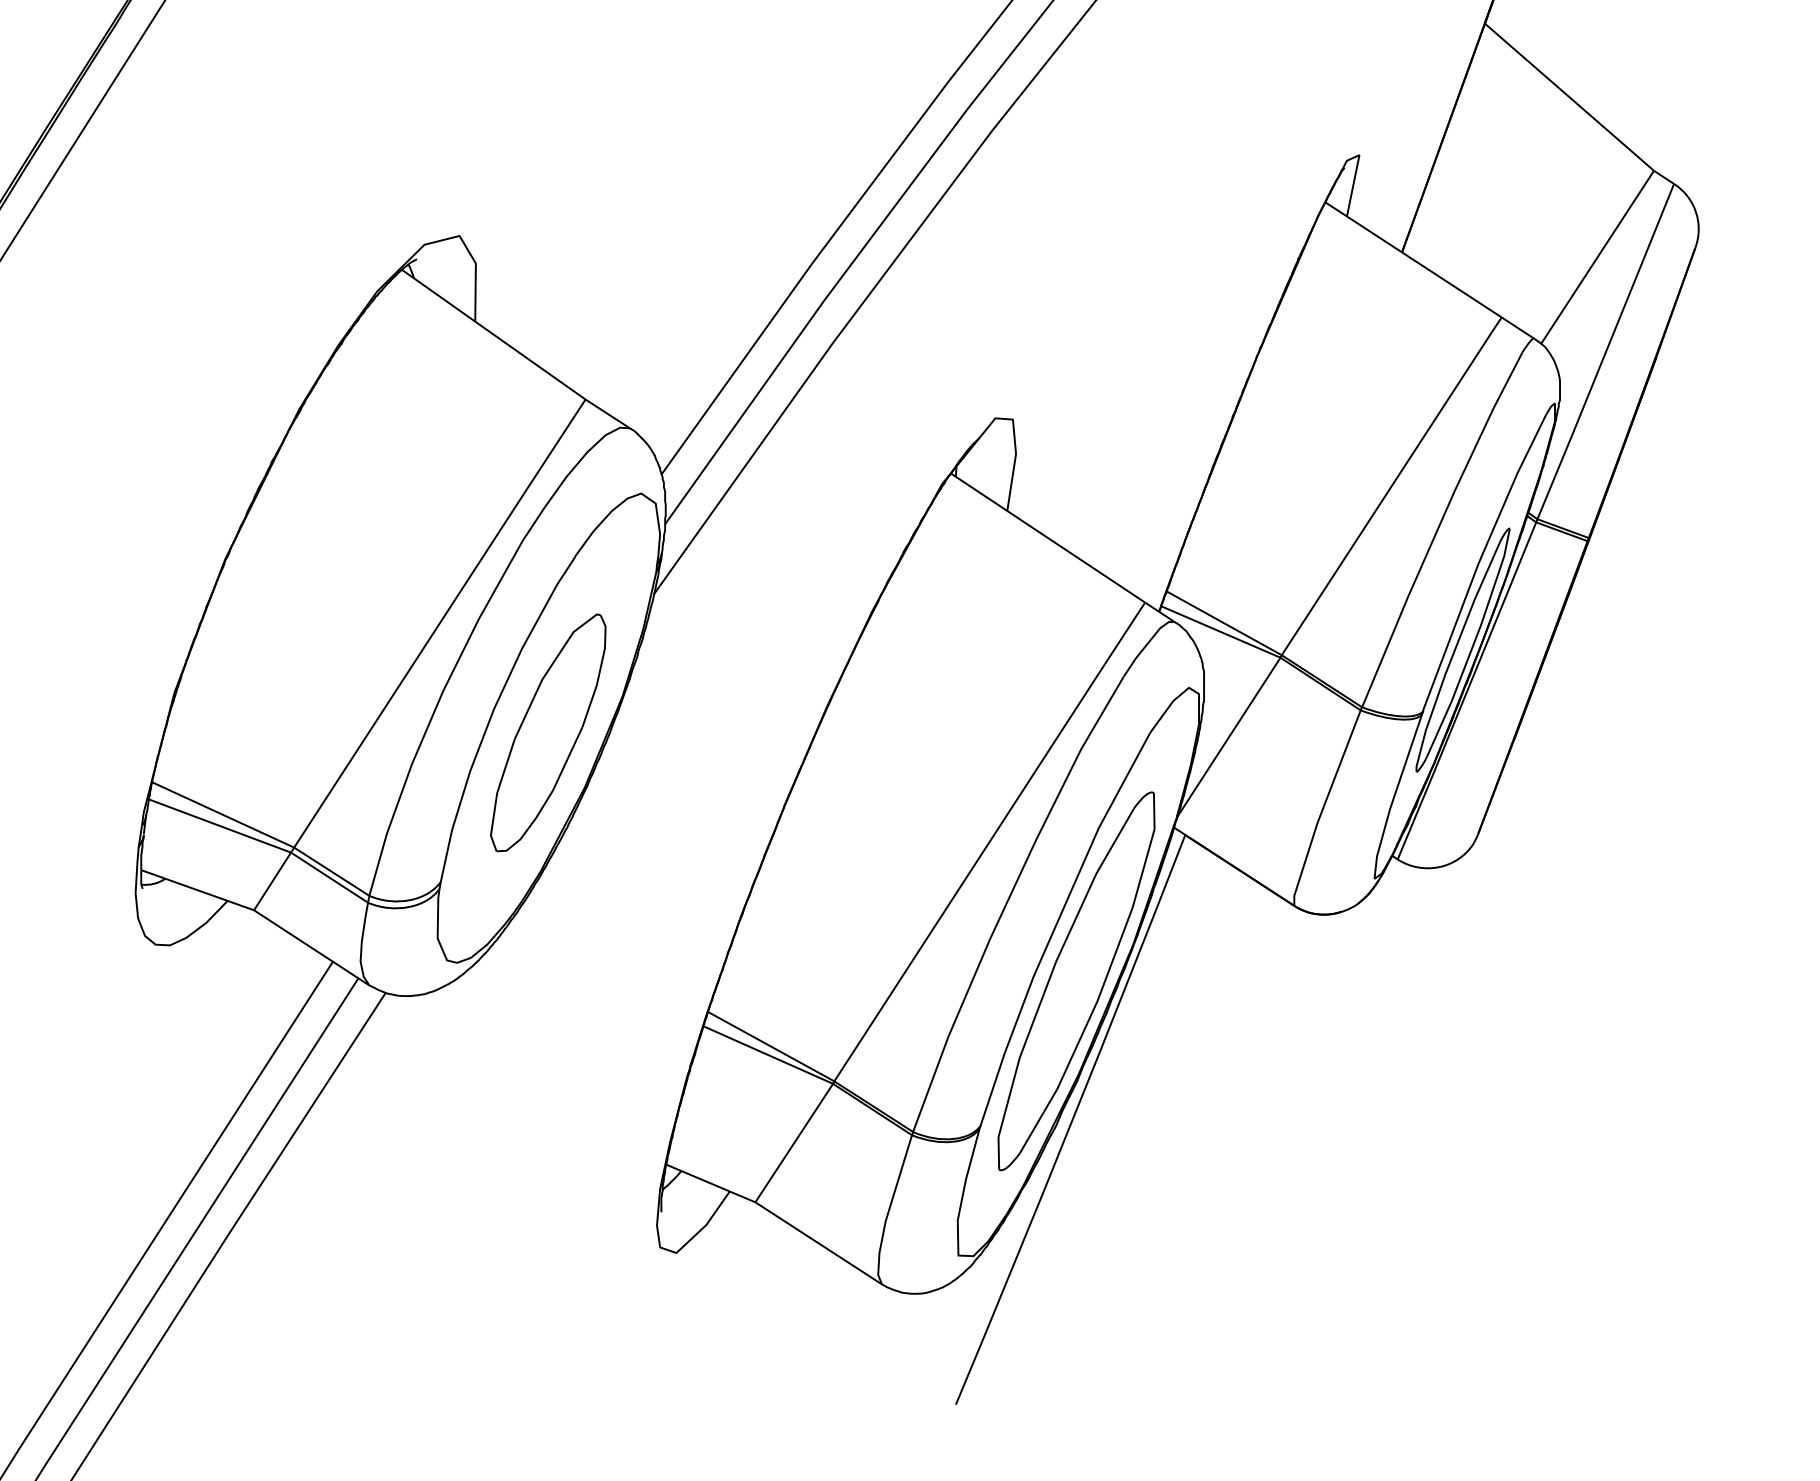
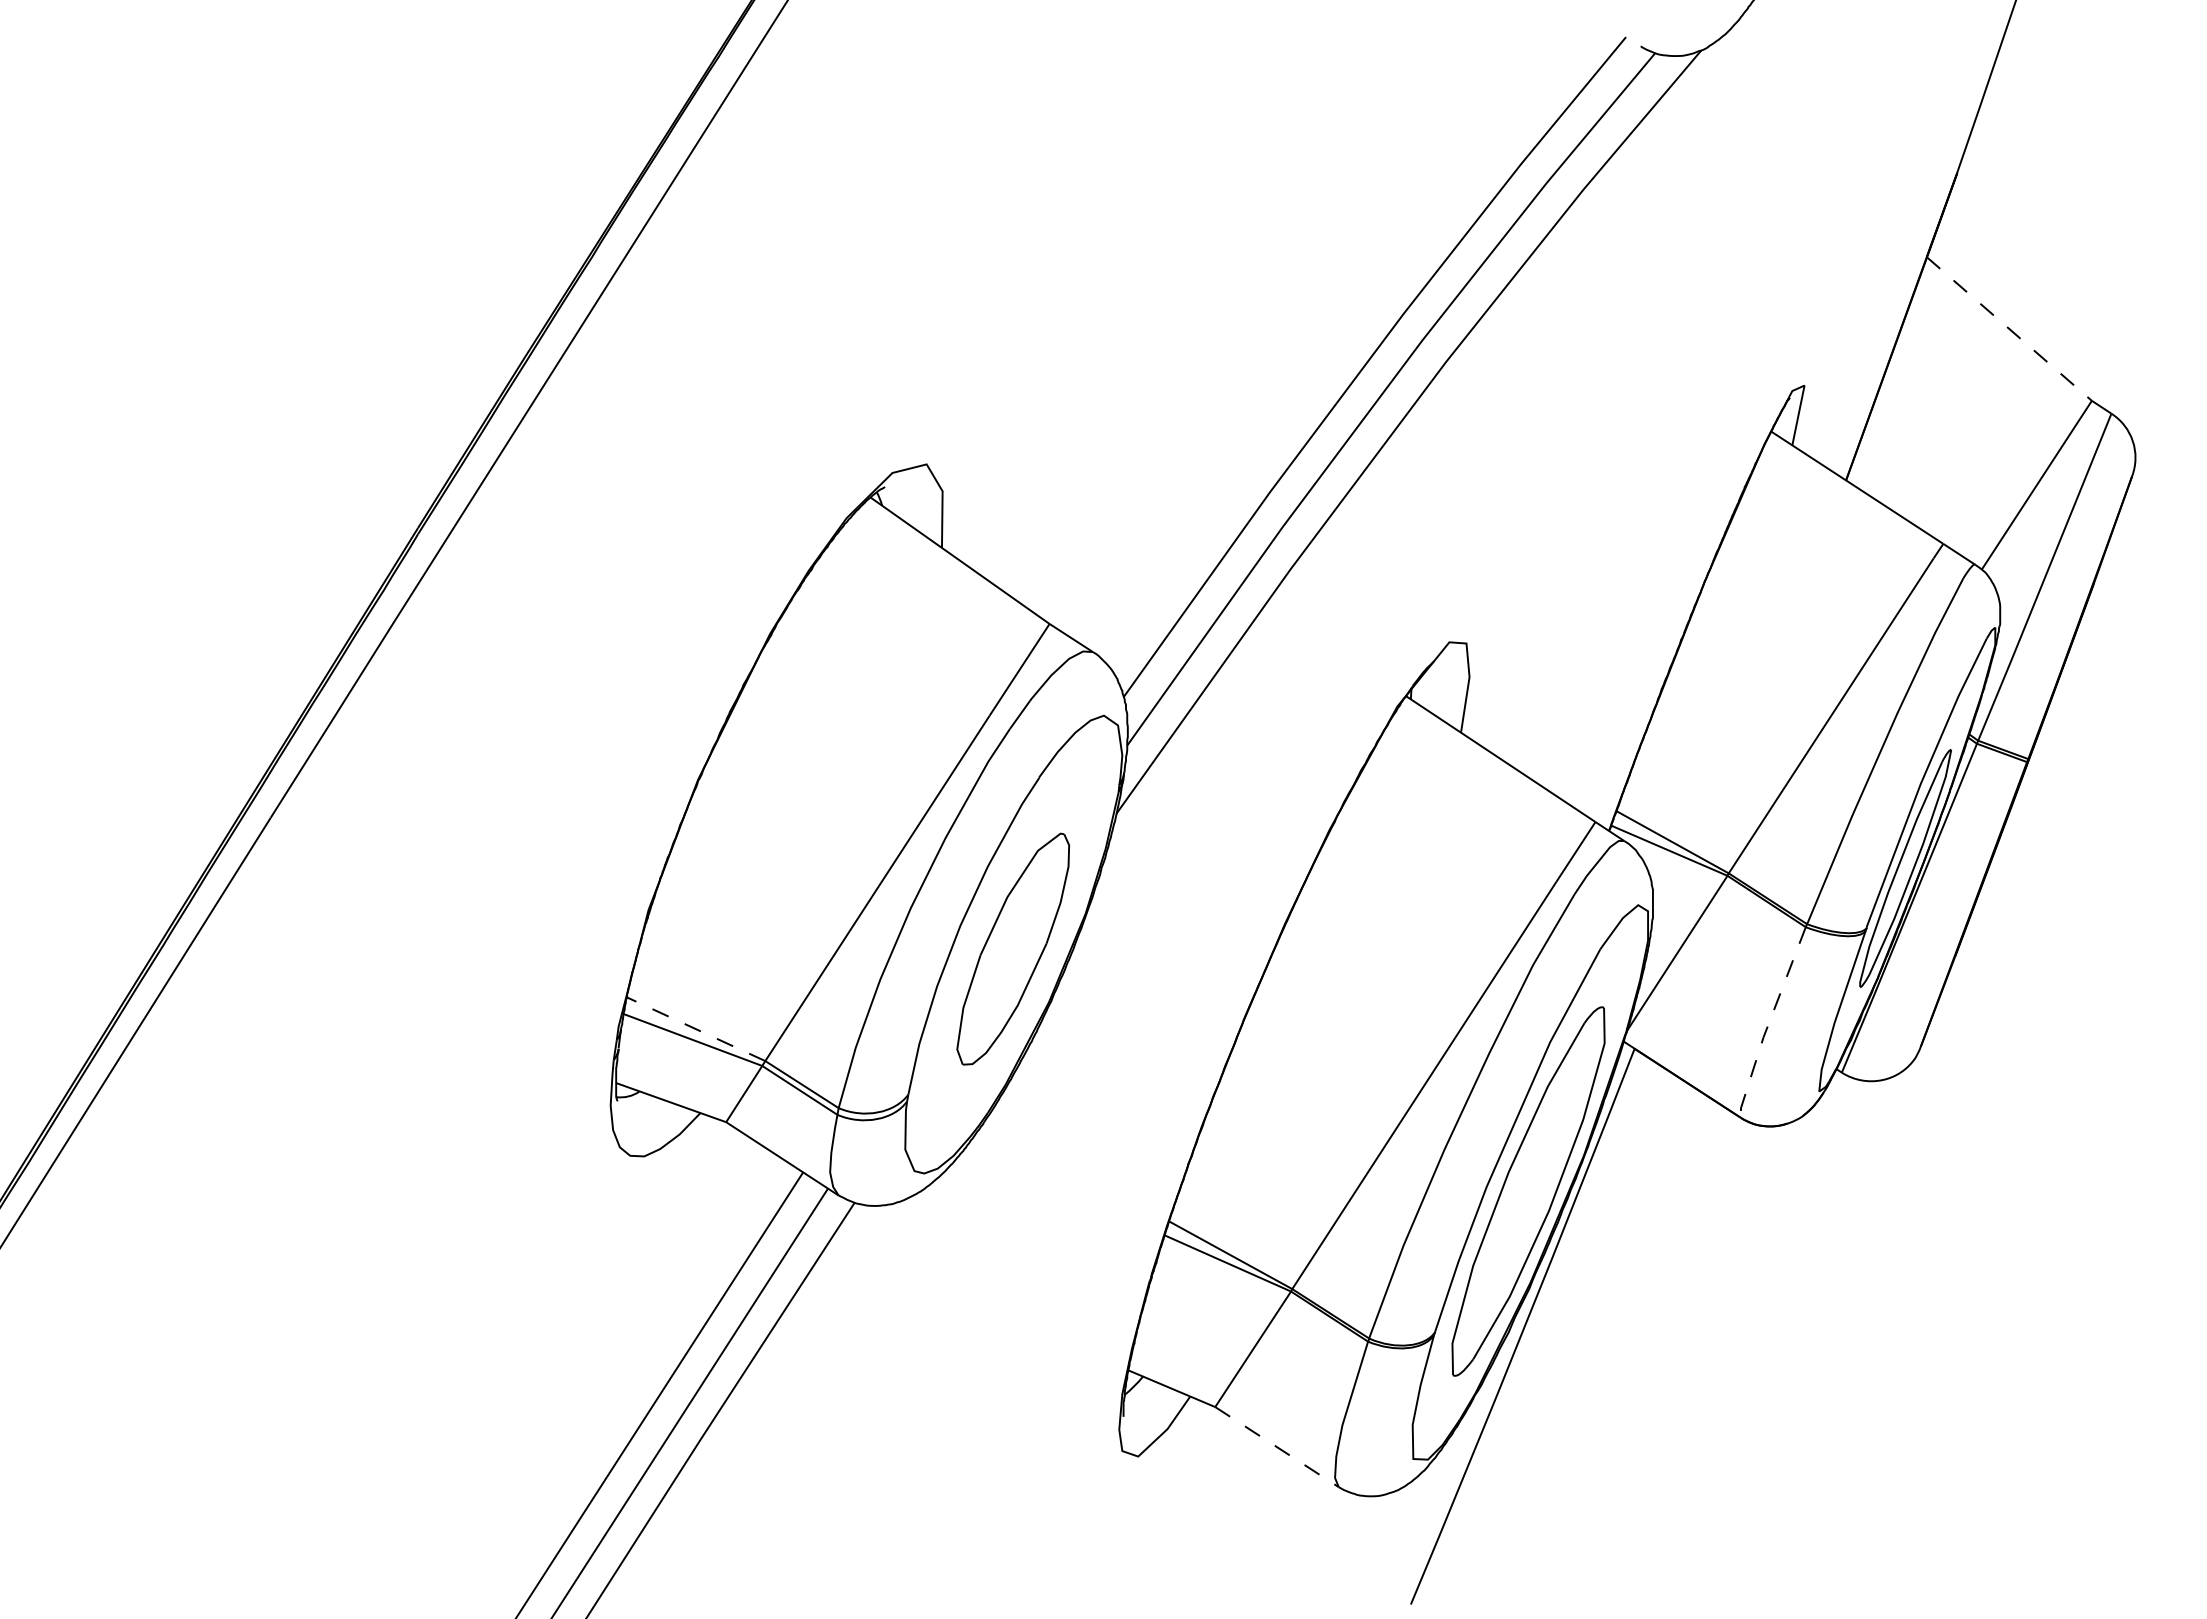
line: (1569, 97) -> (2009, 329), solid -> dashed
line: (1322, 809) -> (1768, 1023), solid -> dashed
line: (222, 815) -> (695, 1029), solid -> dashed
line: (819, 1243) -> (1277, 1447), solid -> dashed

